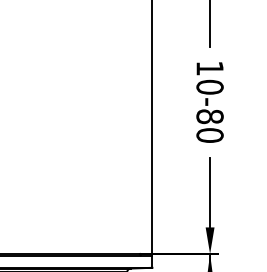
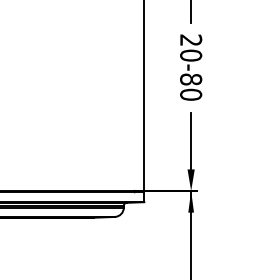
text: (210, 67) -> (191, 39), 10-80 -> 20-80

